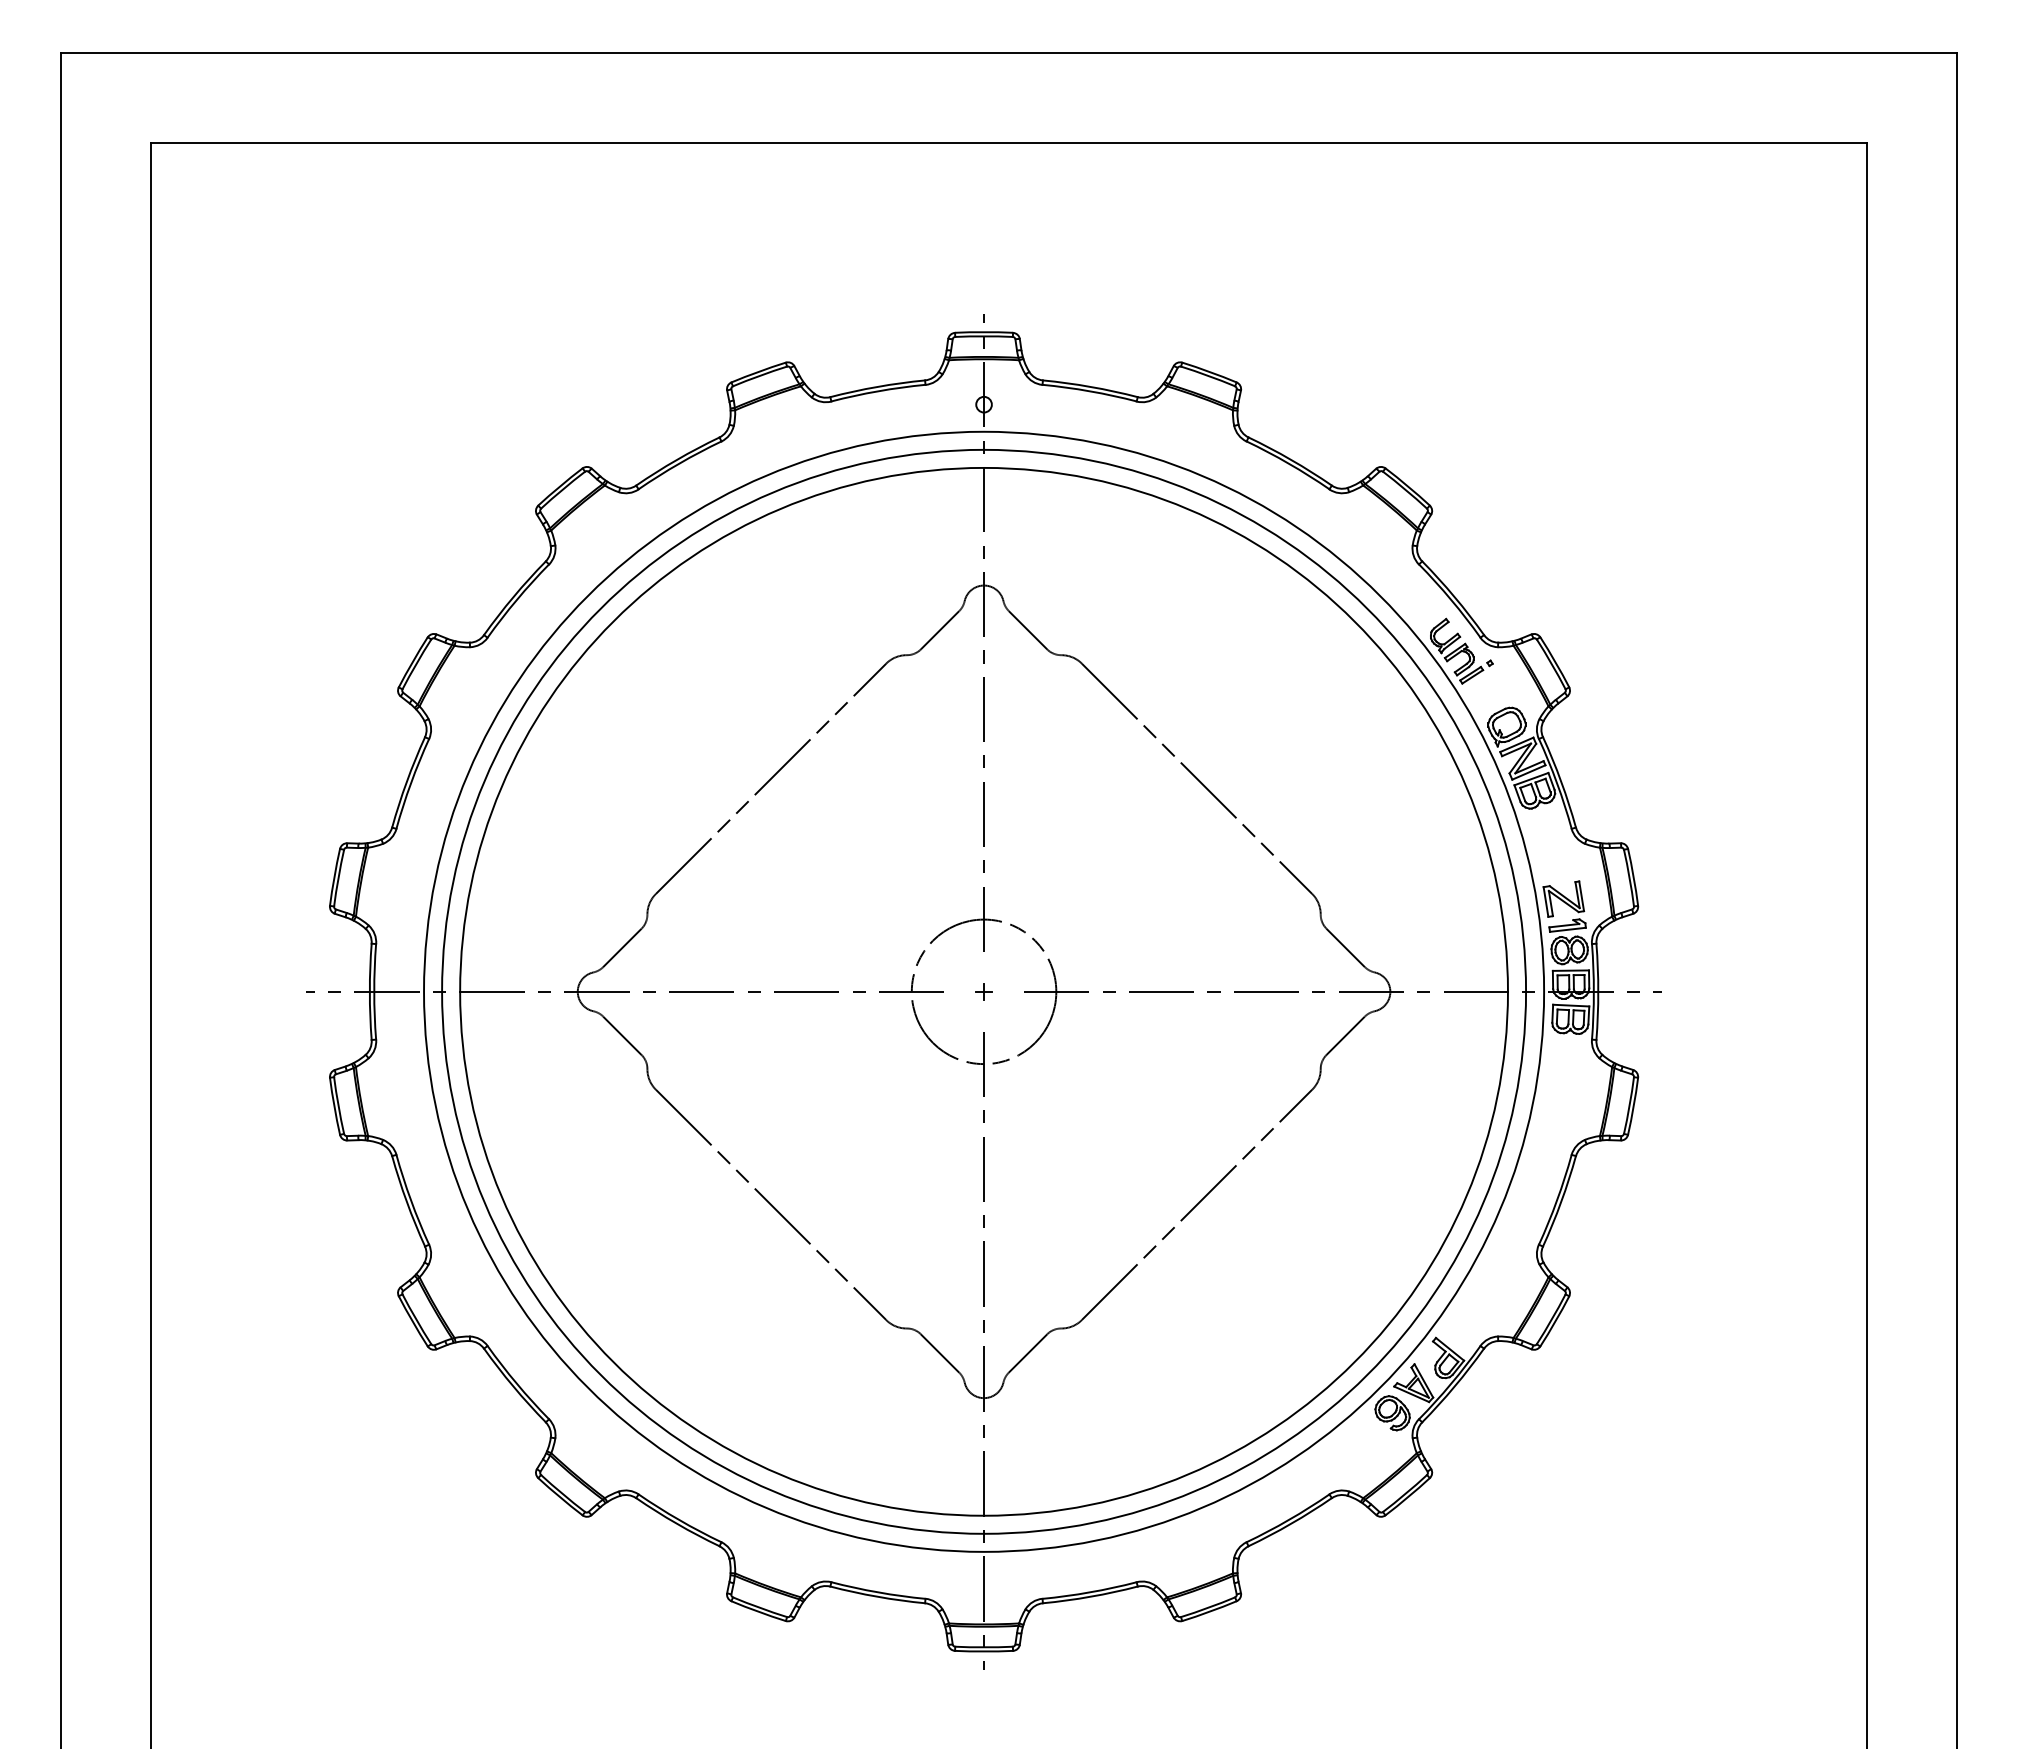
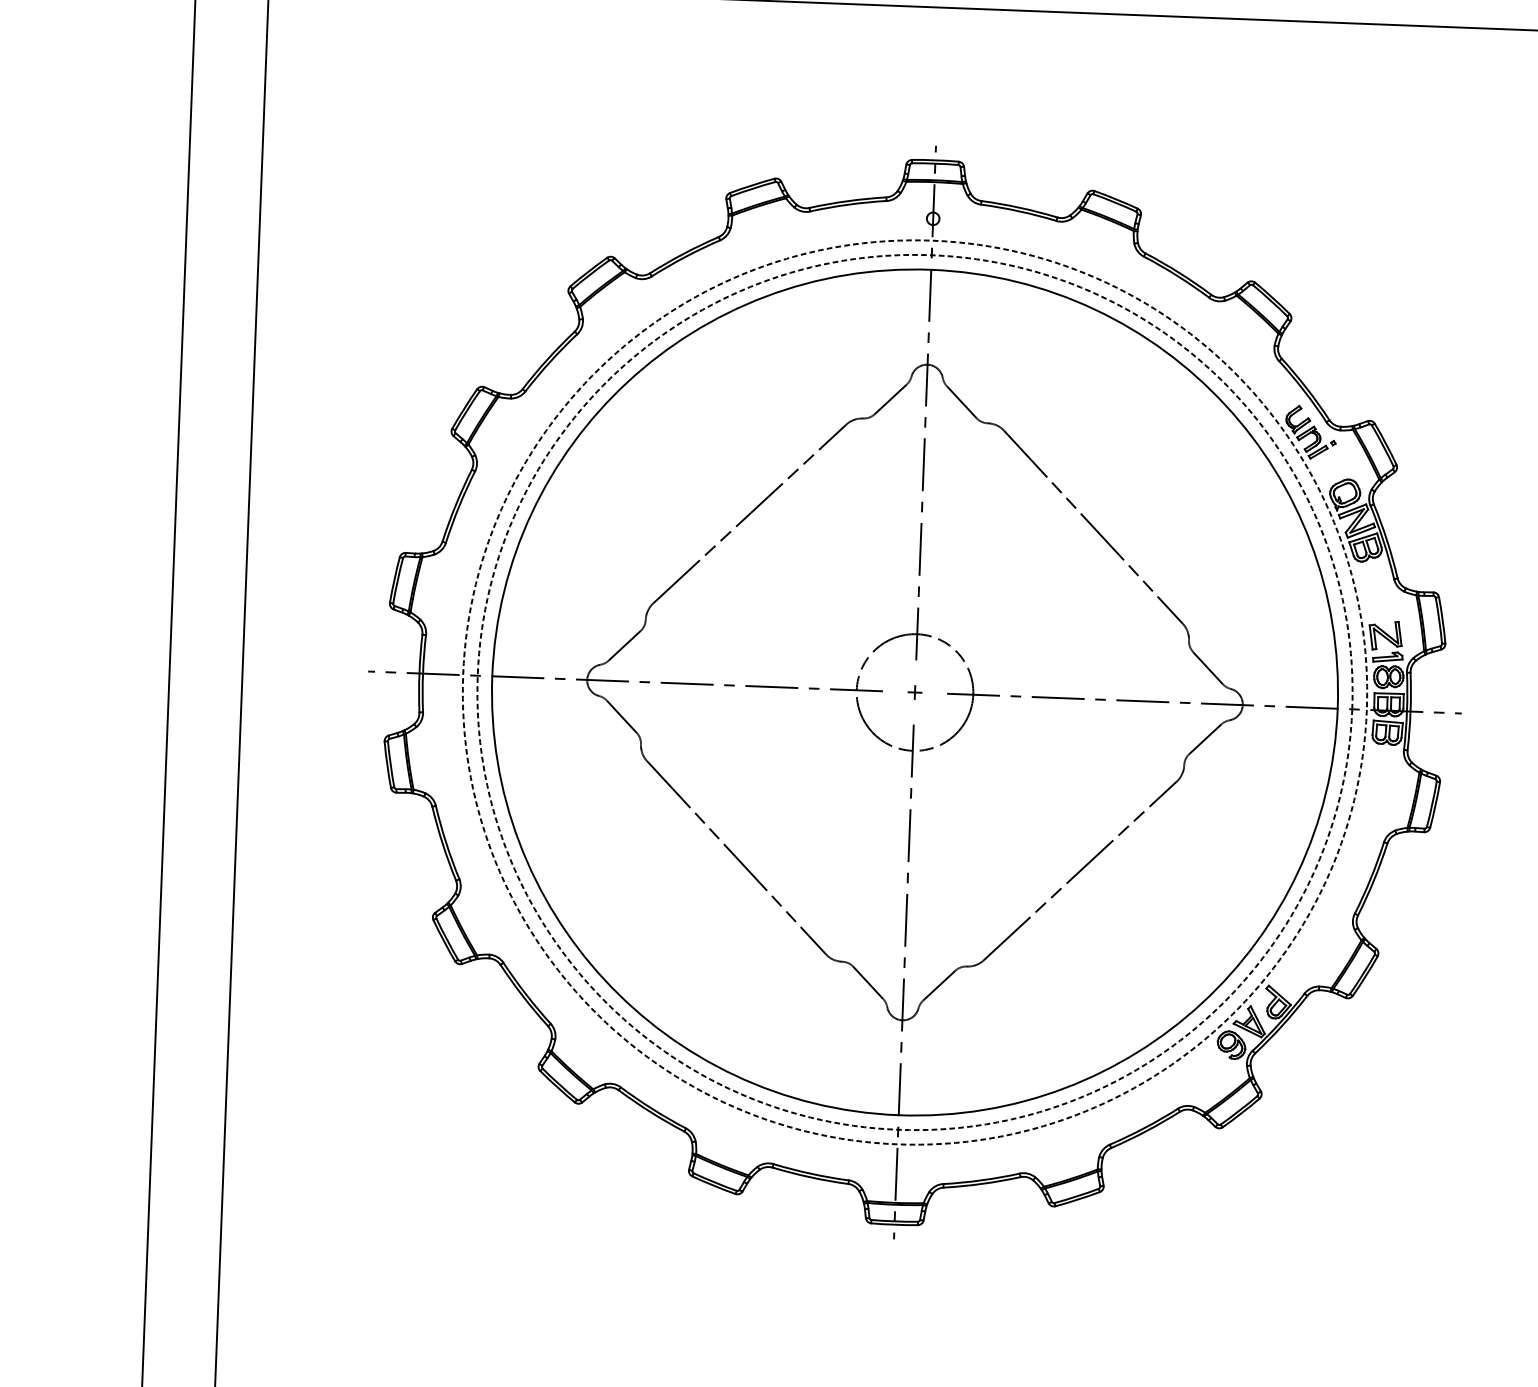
circle: (984, 991) -> (915, 692), solid -> dashed
circle: (984, 991) -> (915, 692), solid -> dashed

